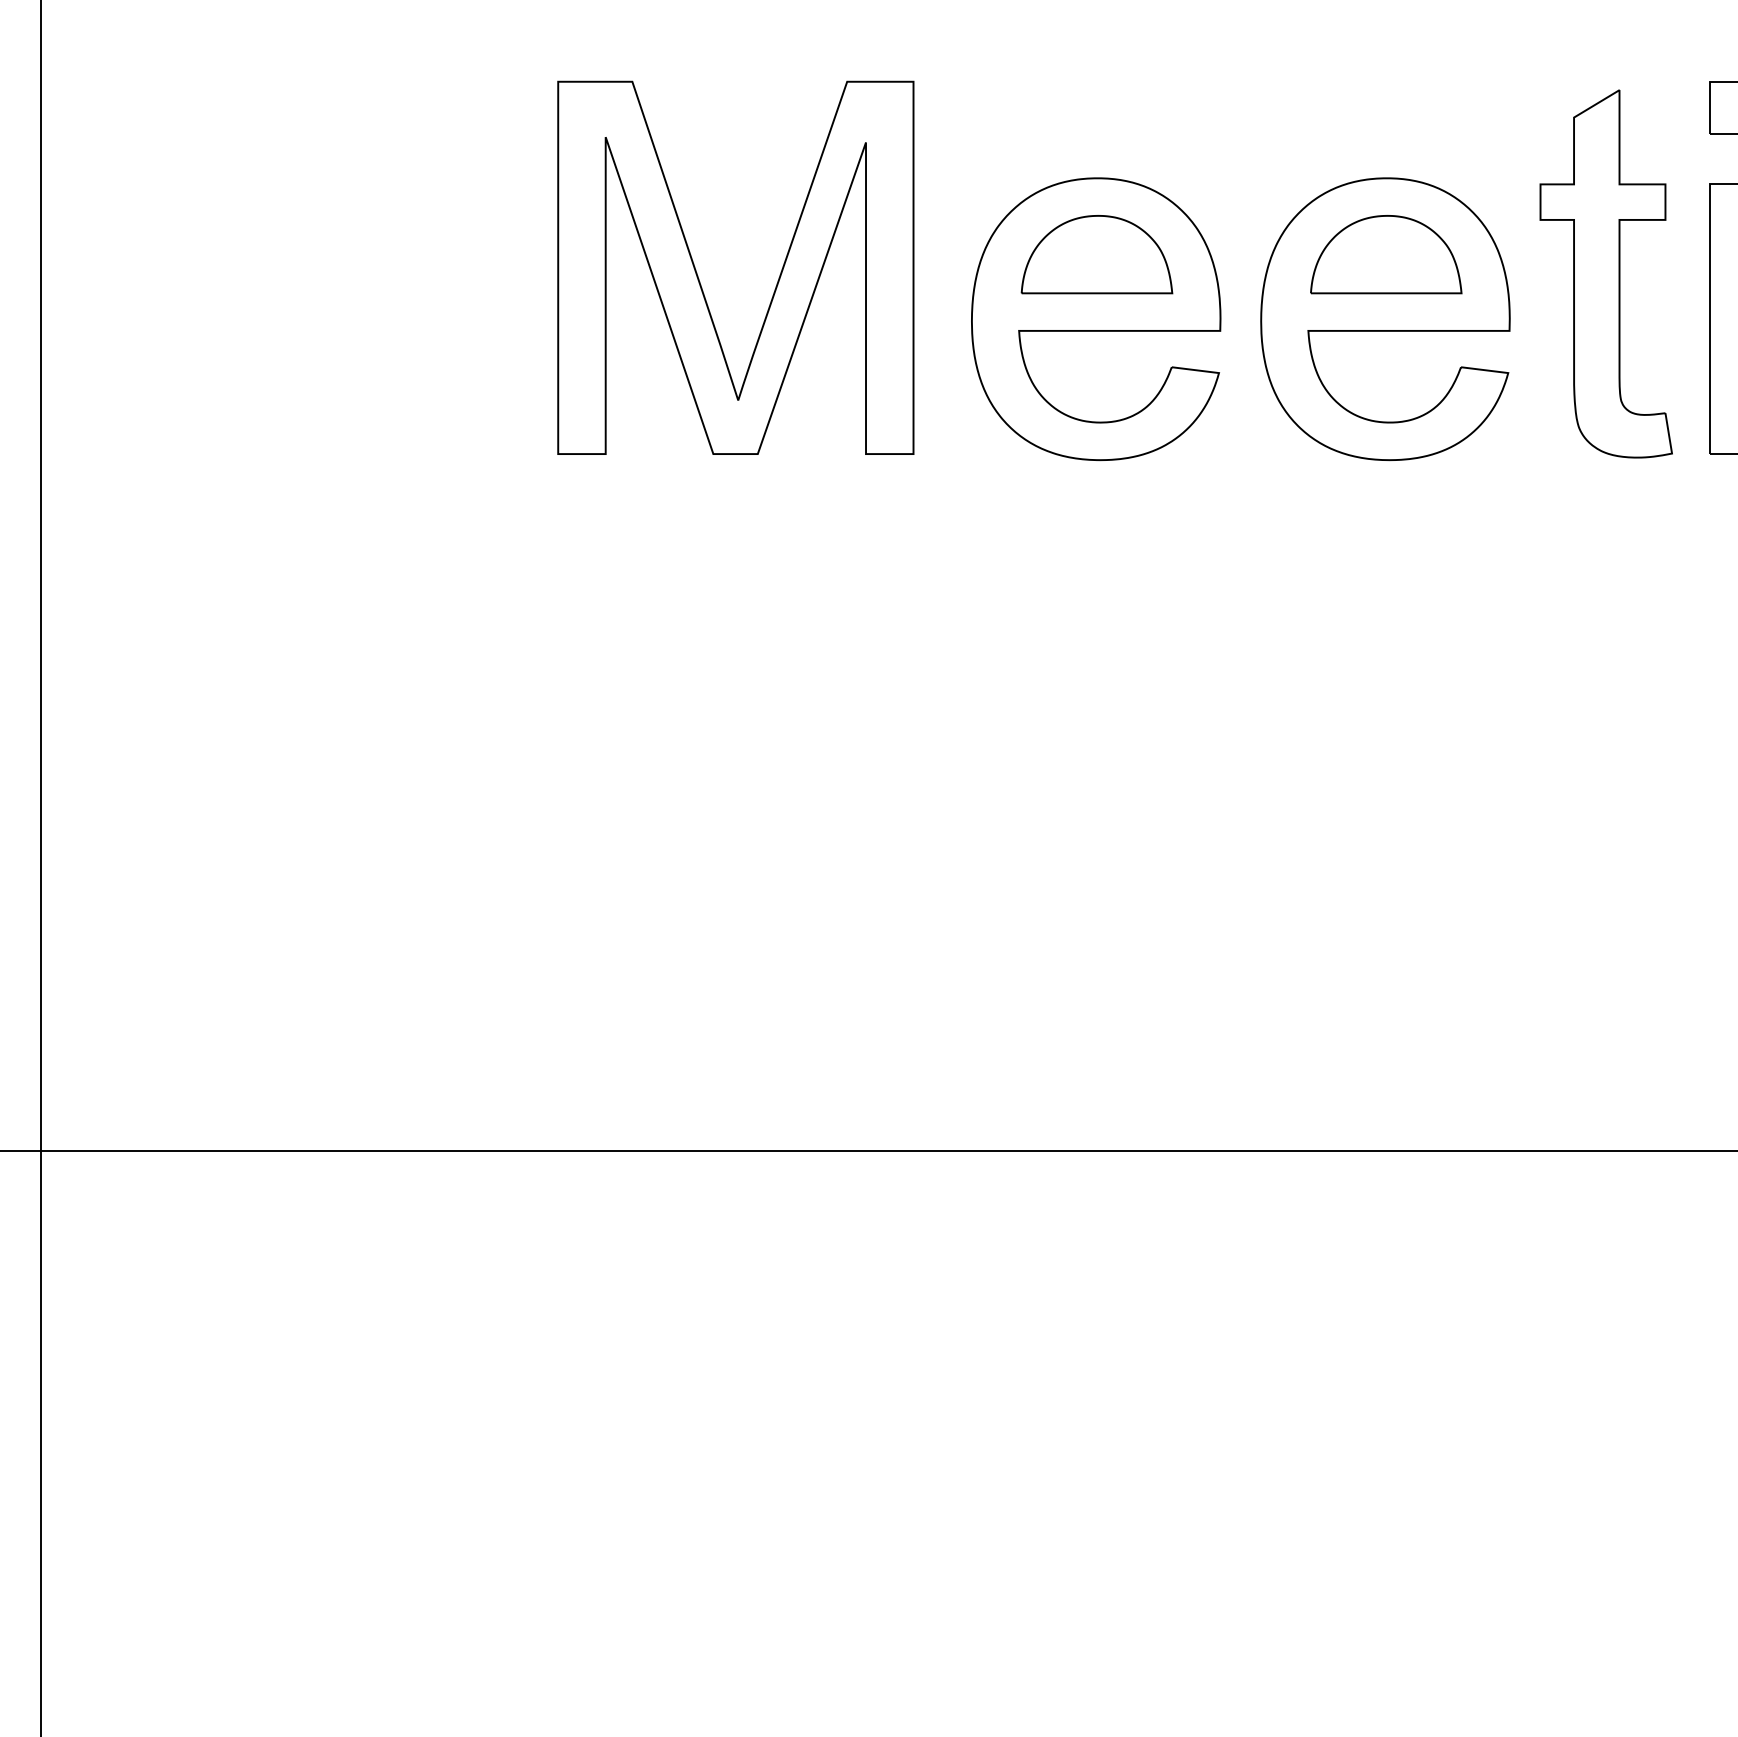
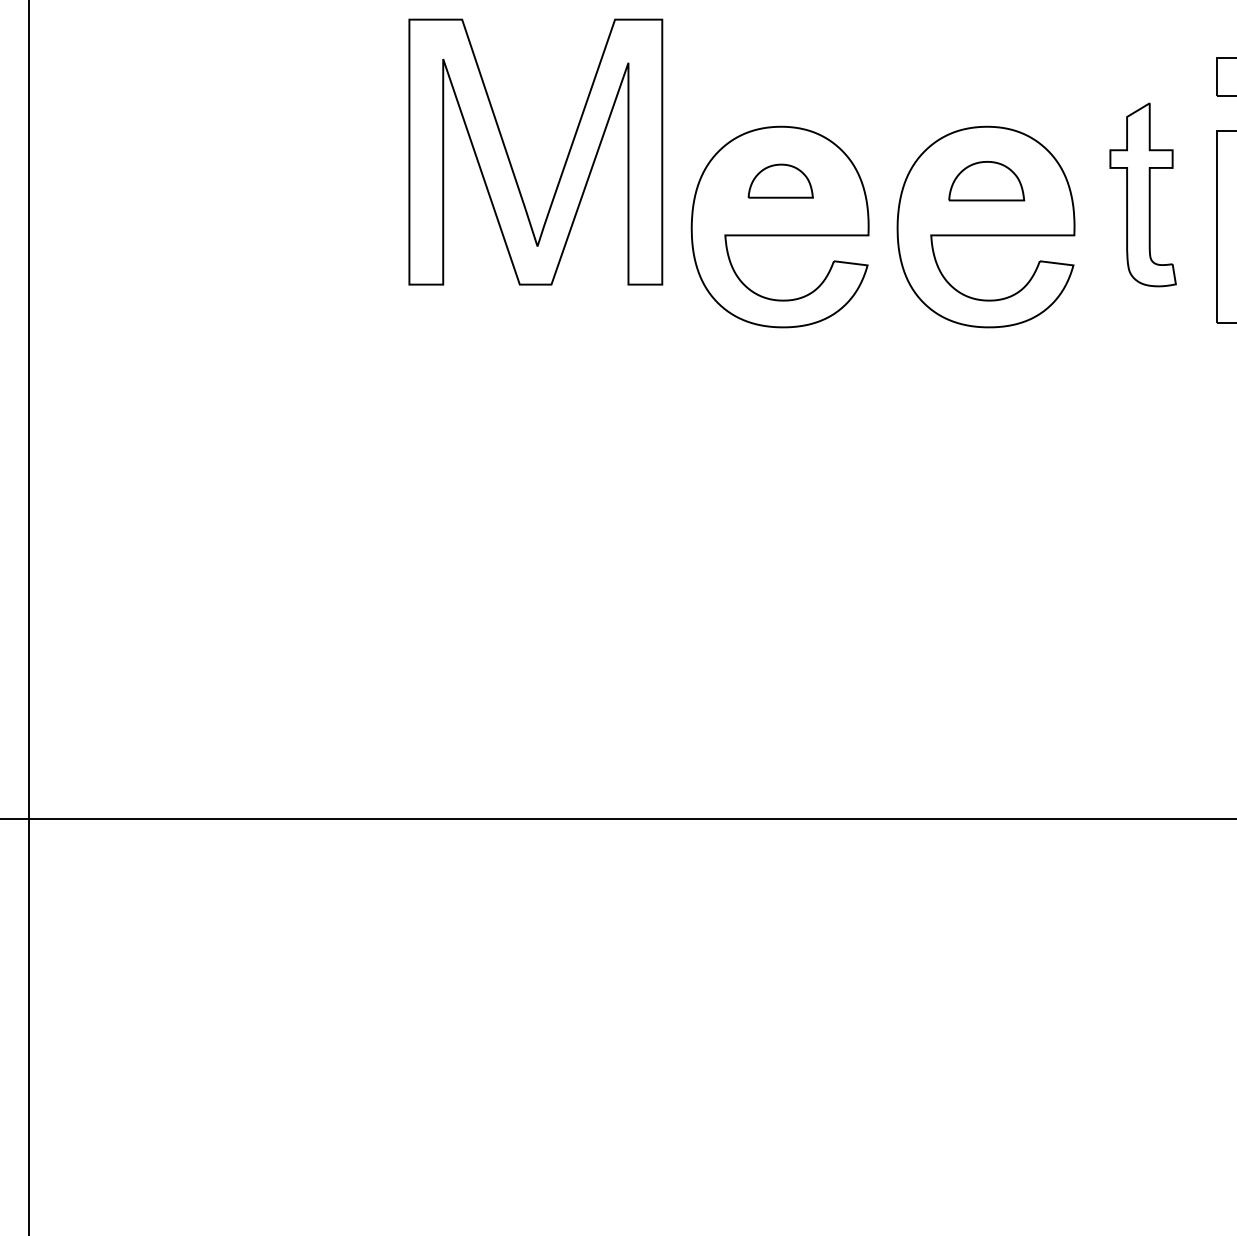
part: (1096, 254) -> (780, 181), size x0.6
part: (1386, 254) -> (986, 181), size x0.7
part: (1605, 273) -> (1142, 194), size x0.7
part: (699, 278) -> (509, 159), moved

